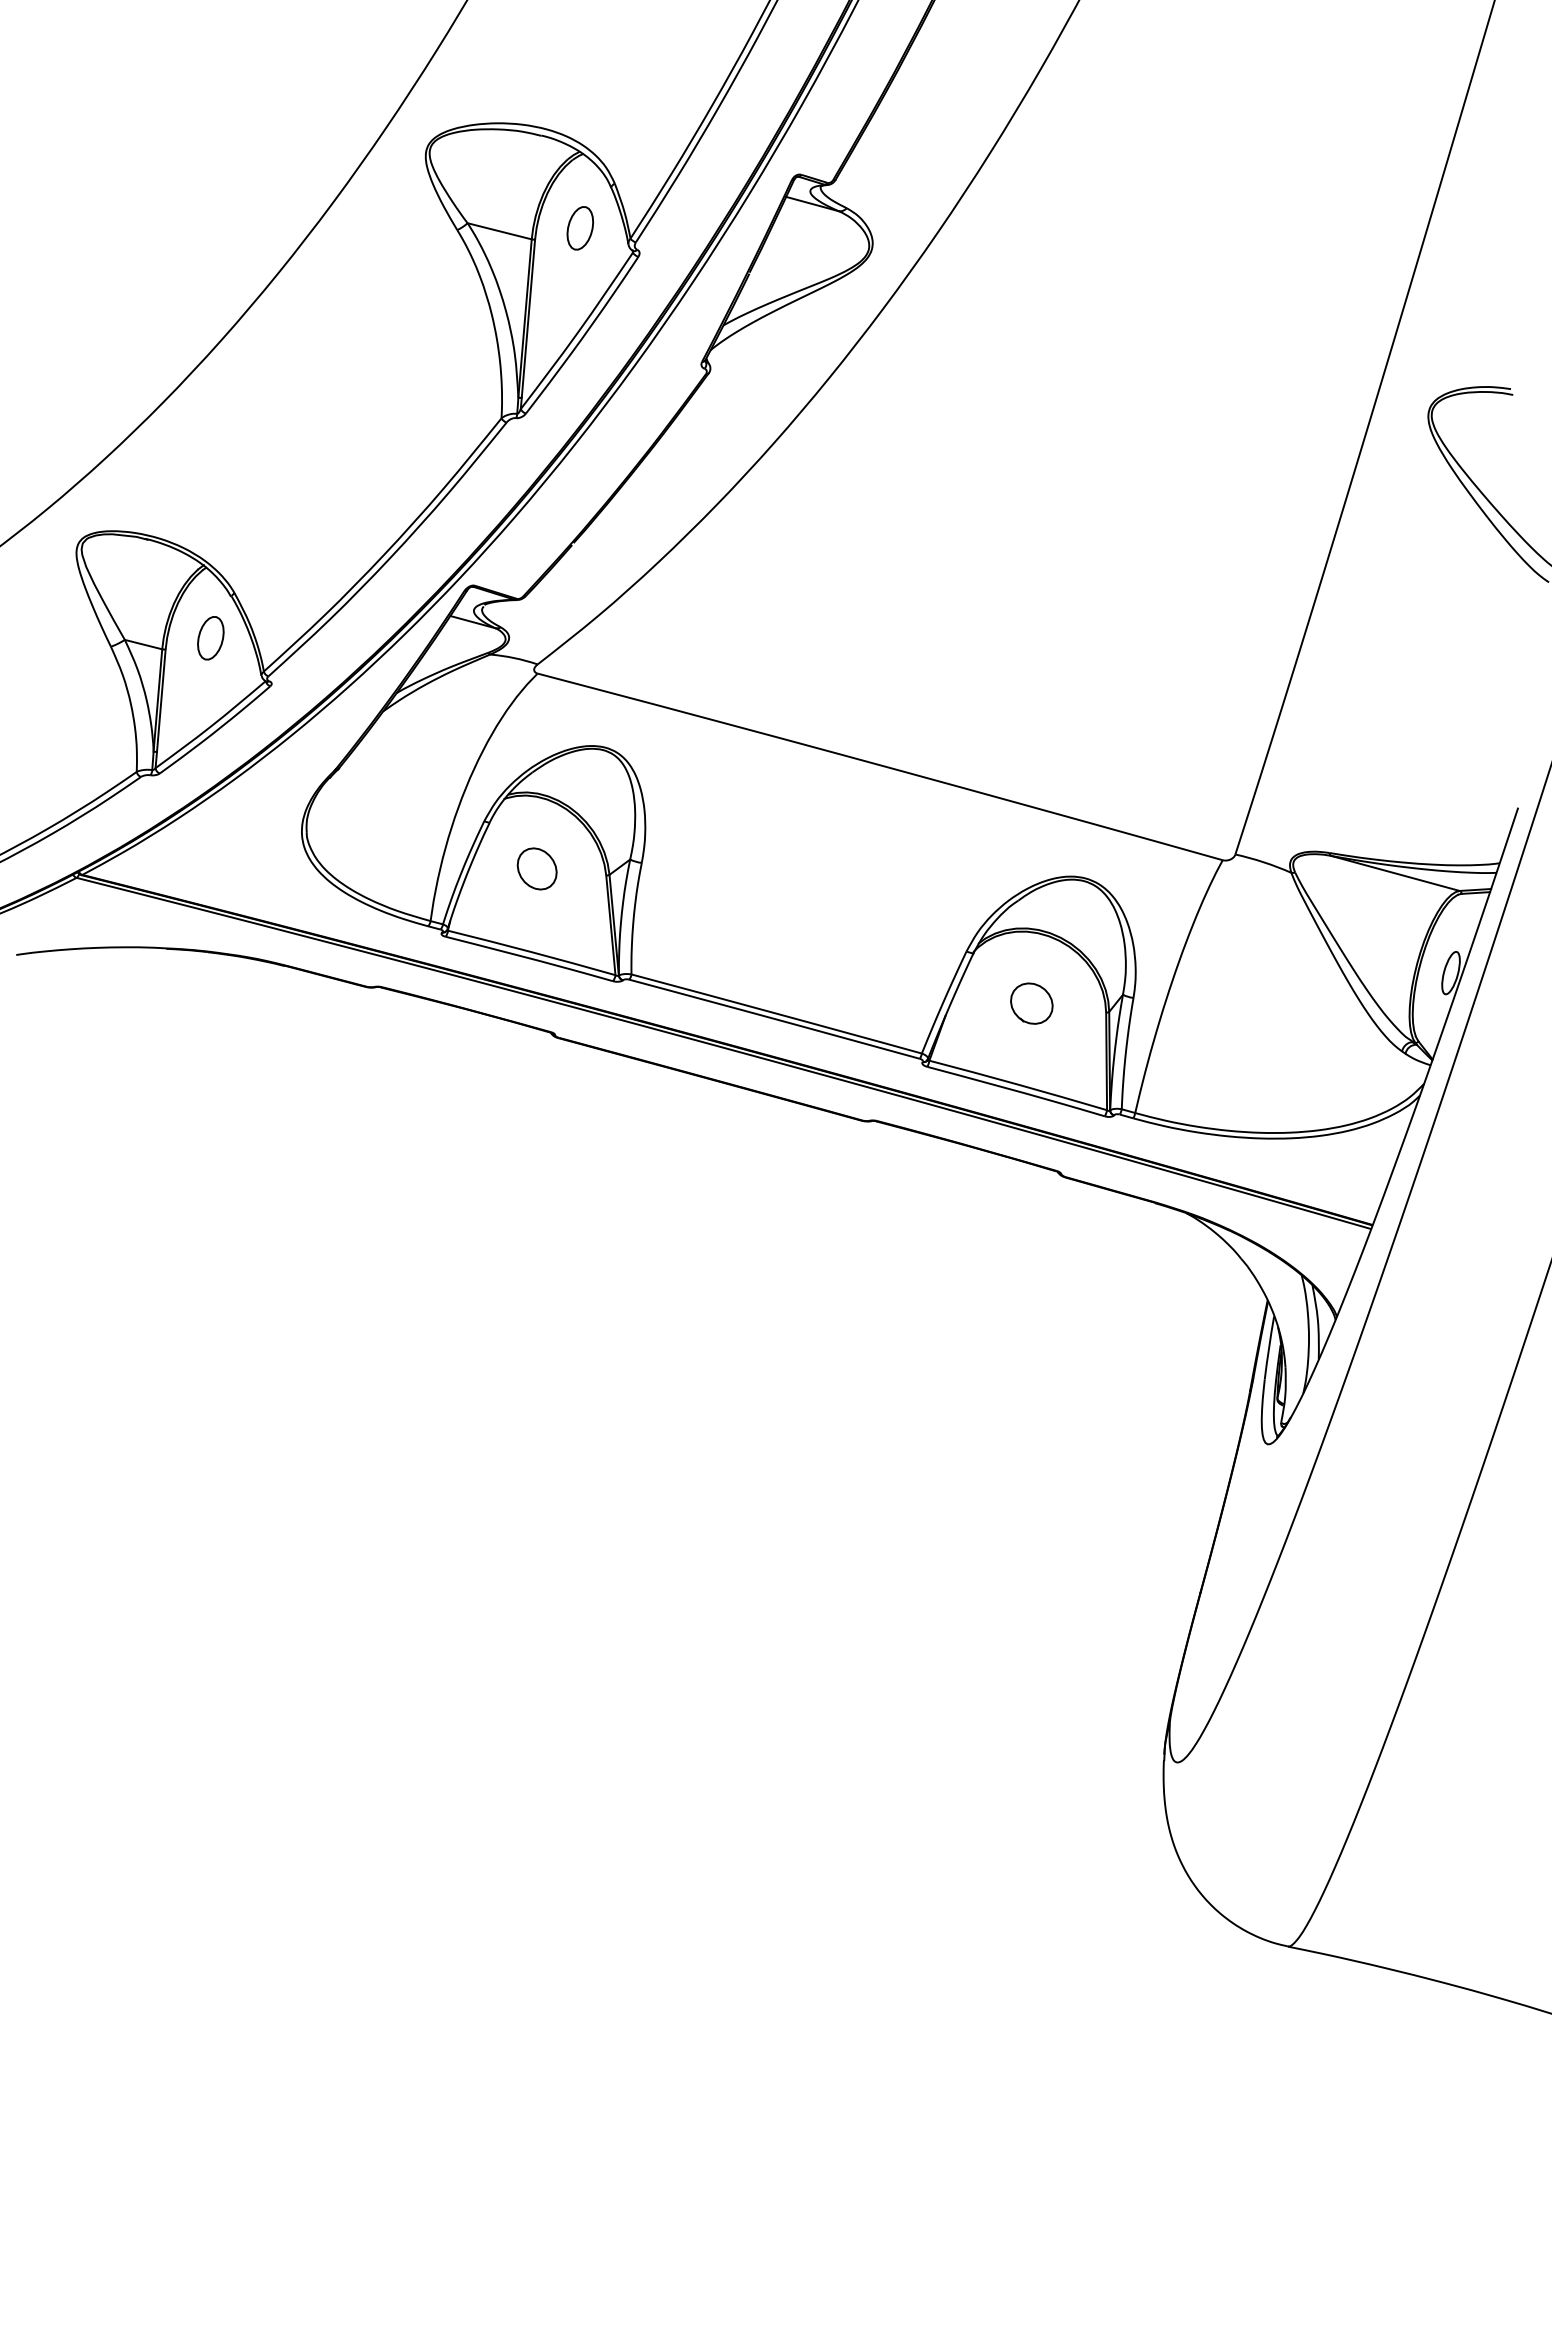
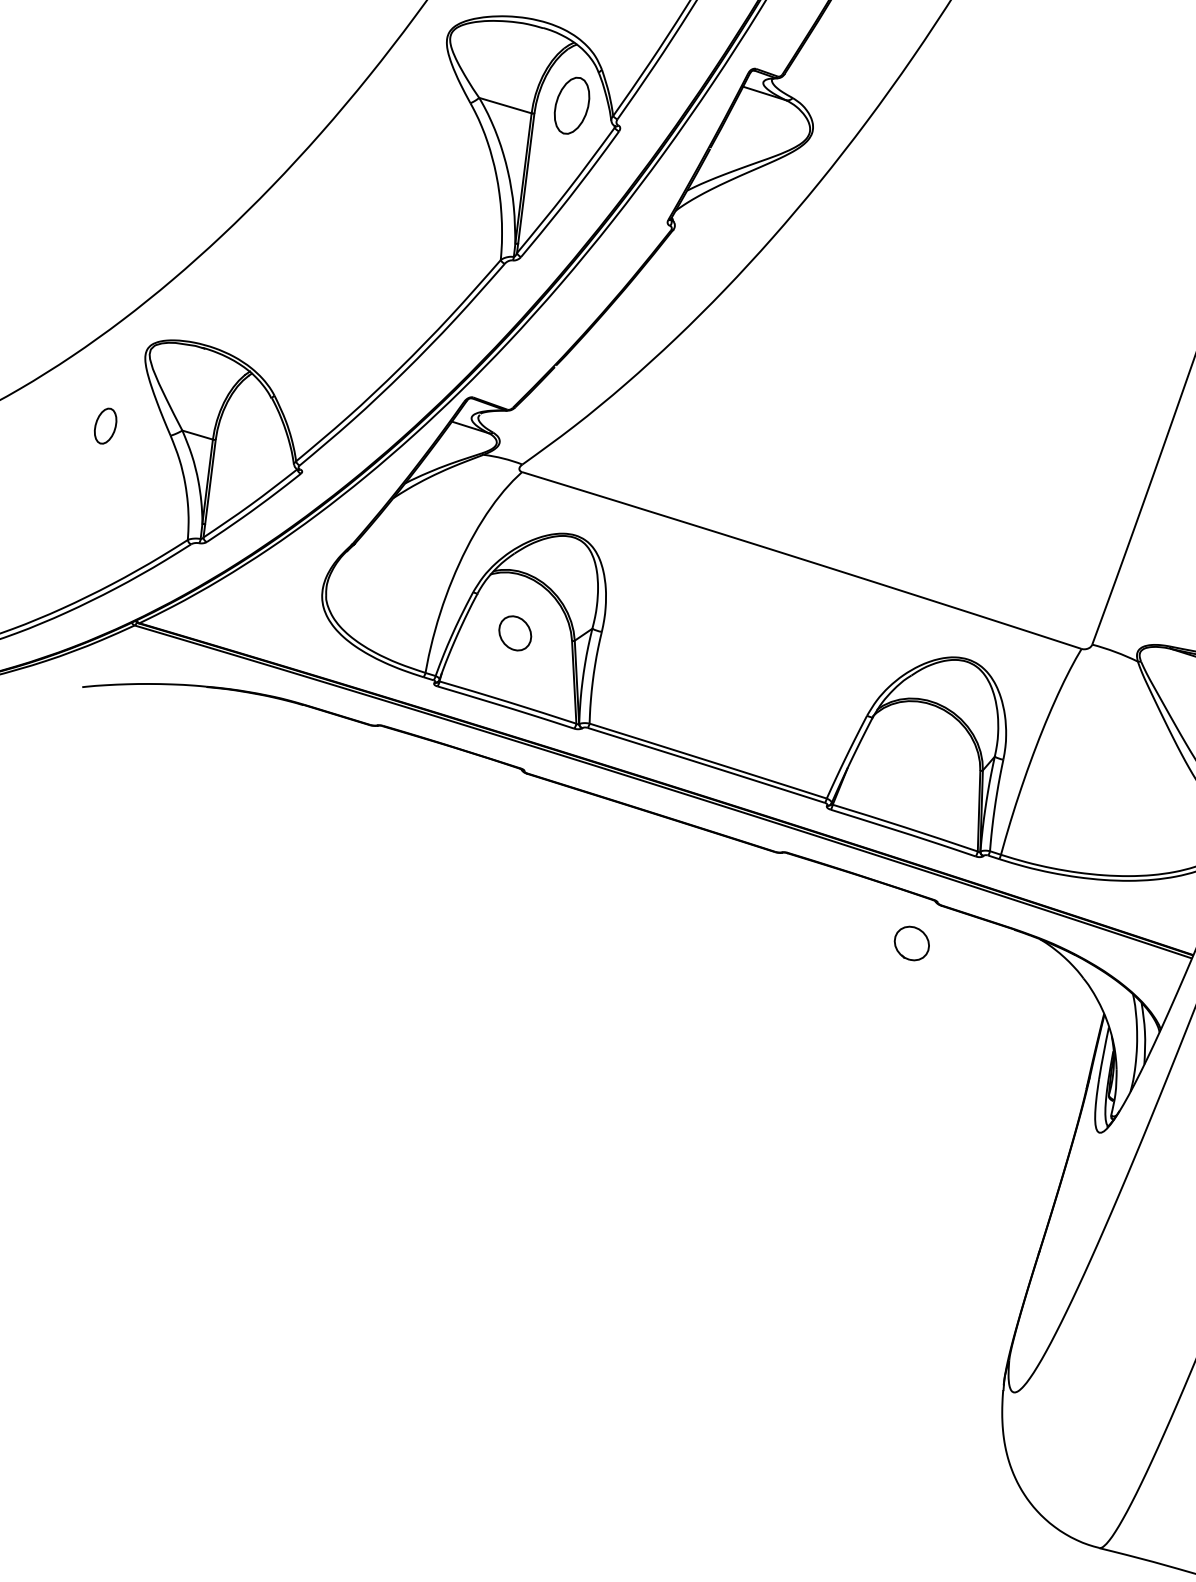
part: (580, 228) -> (572, 105), size x1.6
part: (210, 638) -> (105, 426), moved
part: (1031, 1003) -> (911, 943), moved

